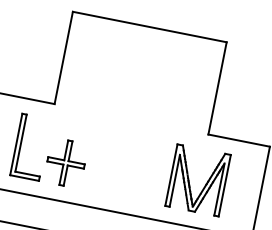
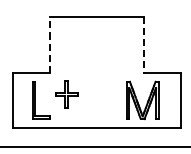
line: (64, 57) -> (50, 44), solid -> dashed
line: (217, 88) -> (143, 44), solid -> dashed
part: (65, 162) -> (66, 94), moved

